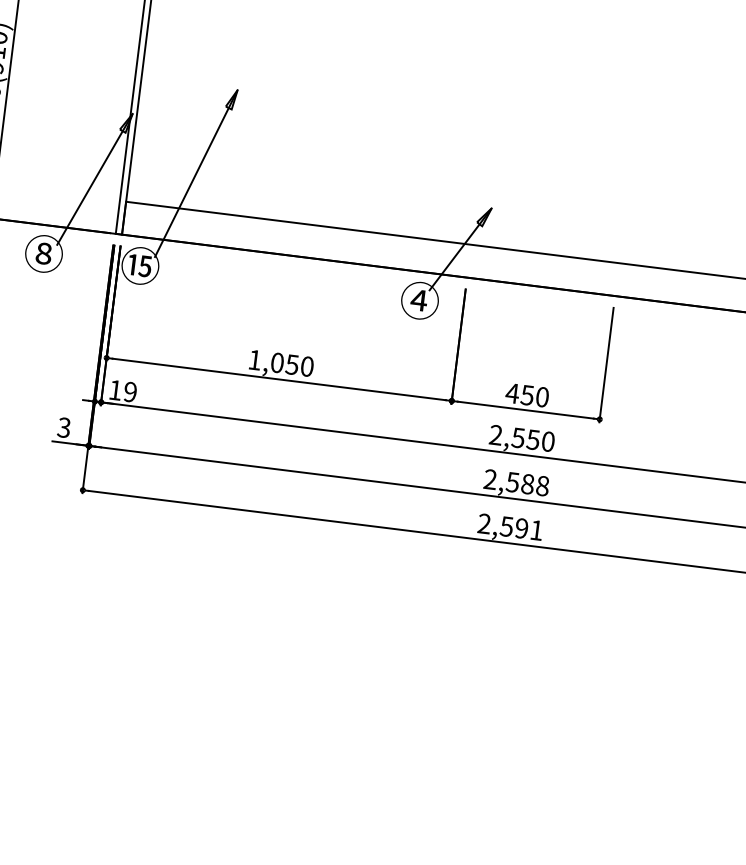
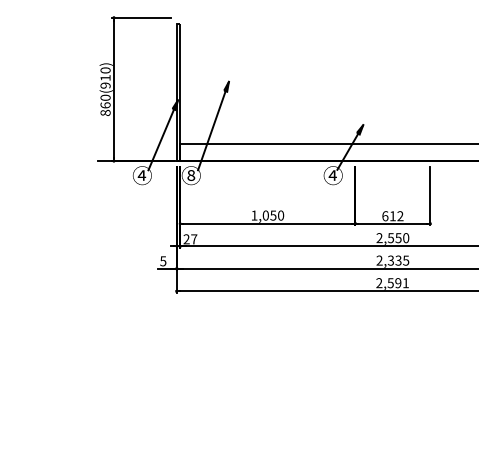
text: (42, 253) -> (141, 175), ⑧ -> ④
text: (138, 265) -> (190, 175), ⑮ -> ⑧
text: (123, 391) -> (190, 239), 19 -> 27
text: (526, 395) -> (392, 216), 450 -> 612
text: (64, 426) -> (163, 260), 3 -> 5
text: (527, 483) -> (398, 260), 2,588 -> 2,335

